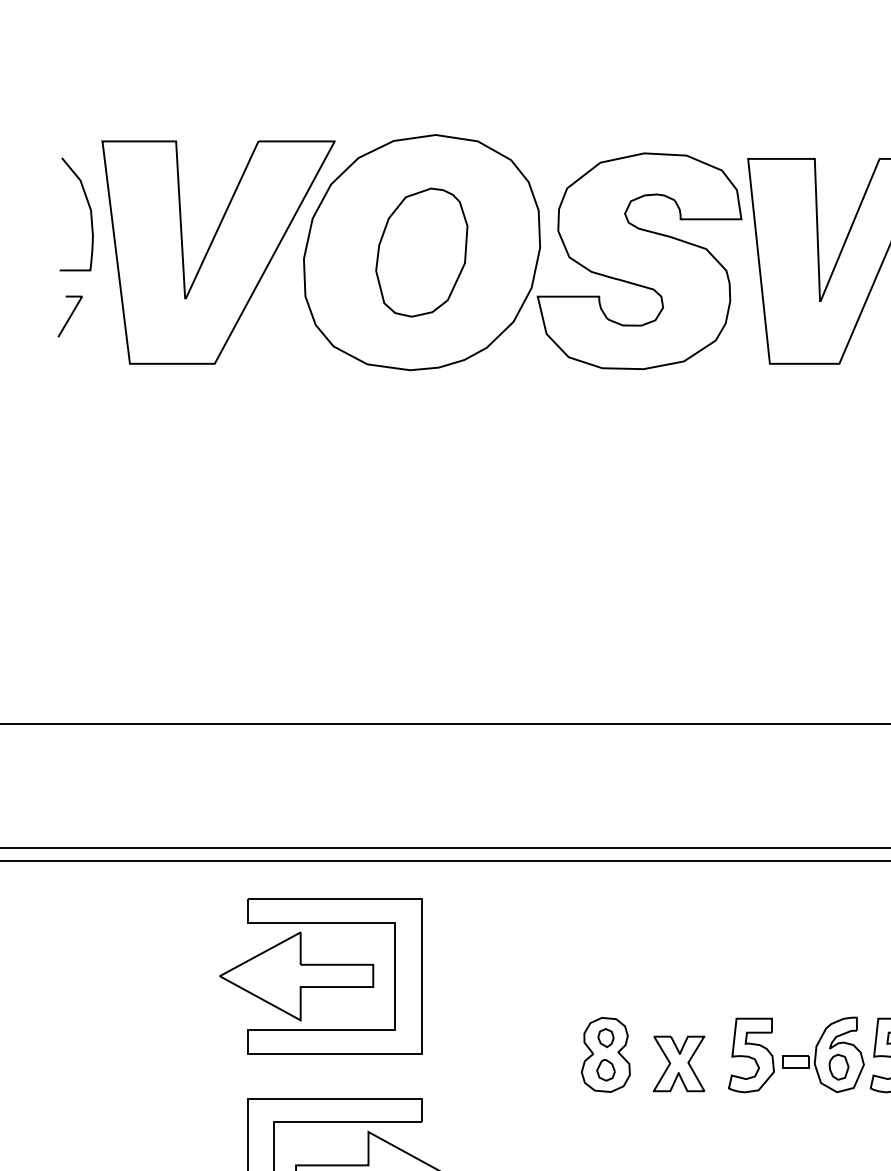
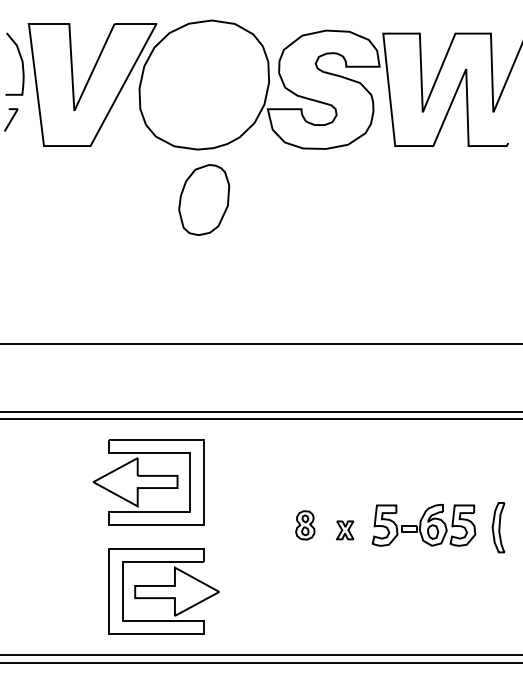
part: (422, 251) -> (204, 199), moved
part: (606, 1055) -> (305, 525), size x0.7
part: (677, 1064) -> (344, 530), size x0.6

